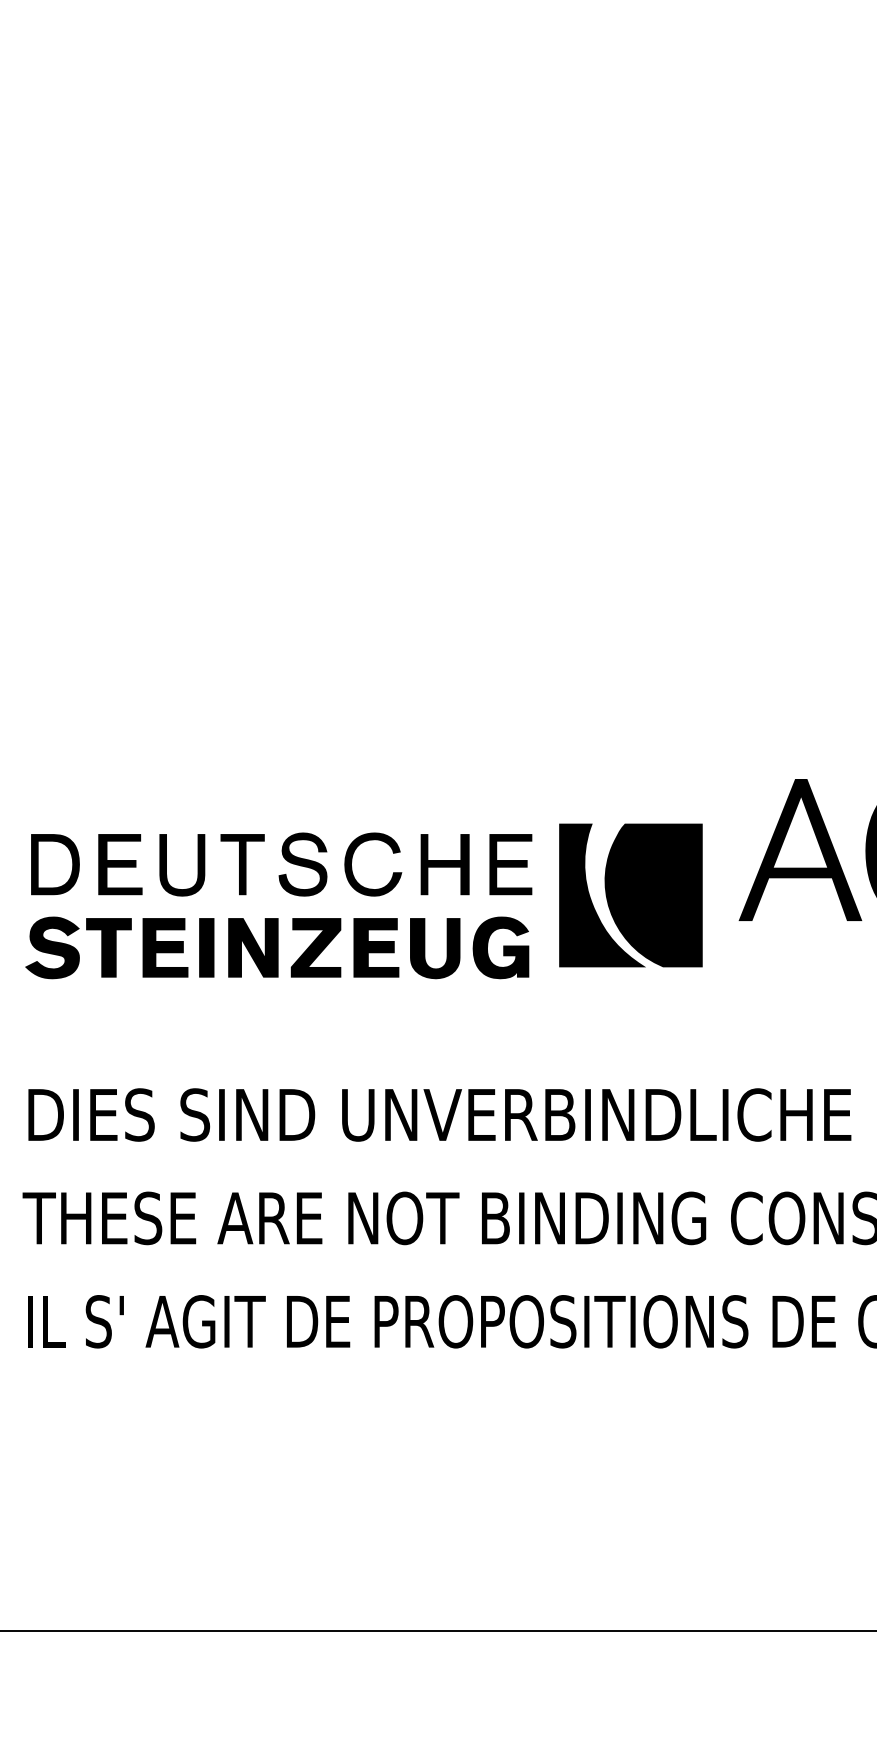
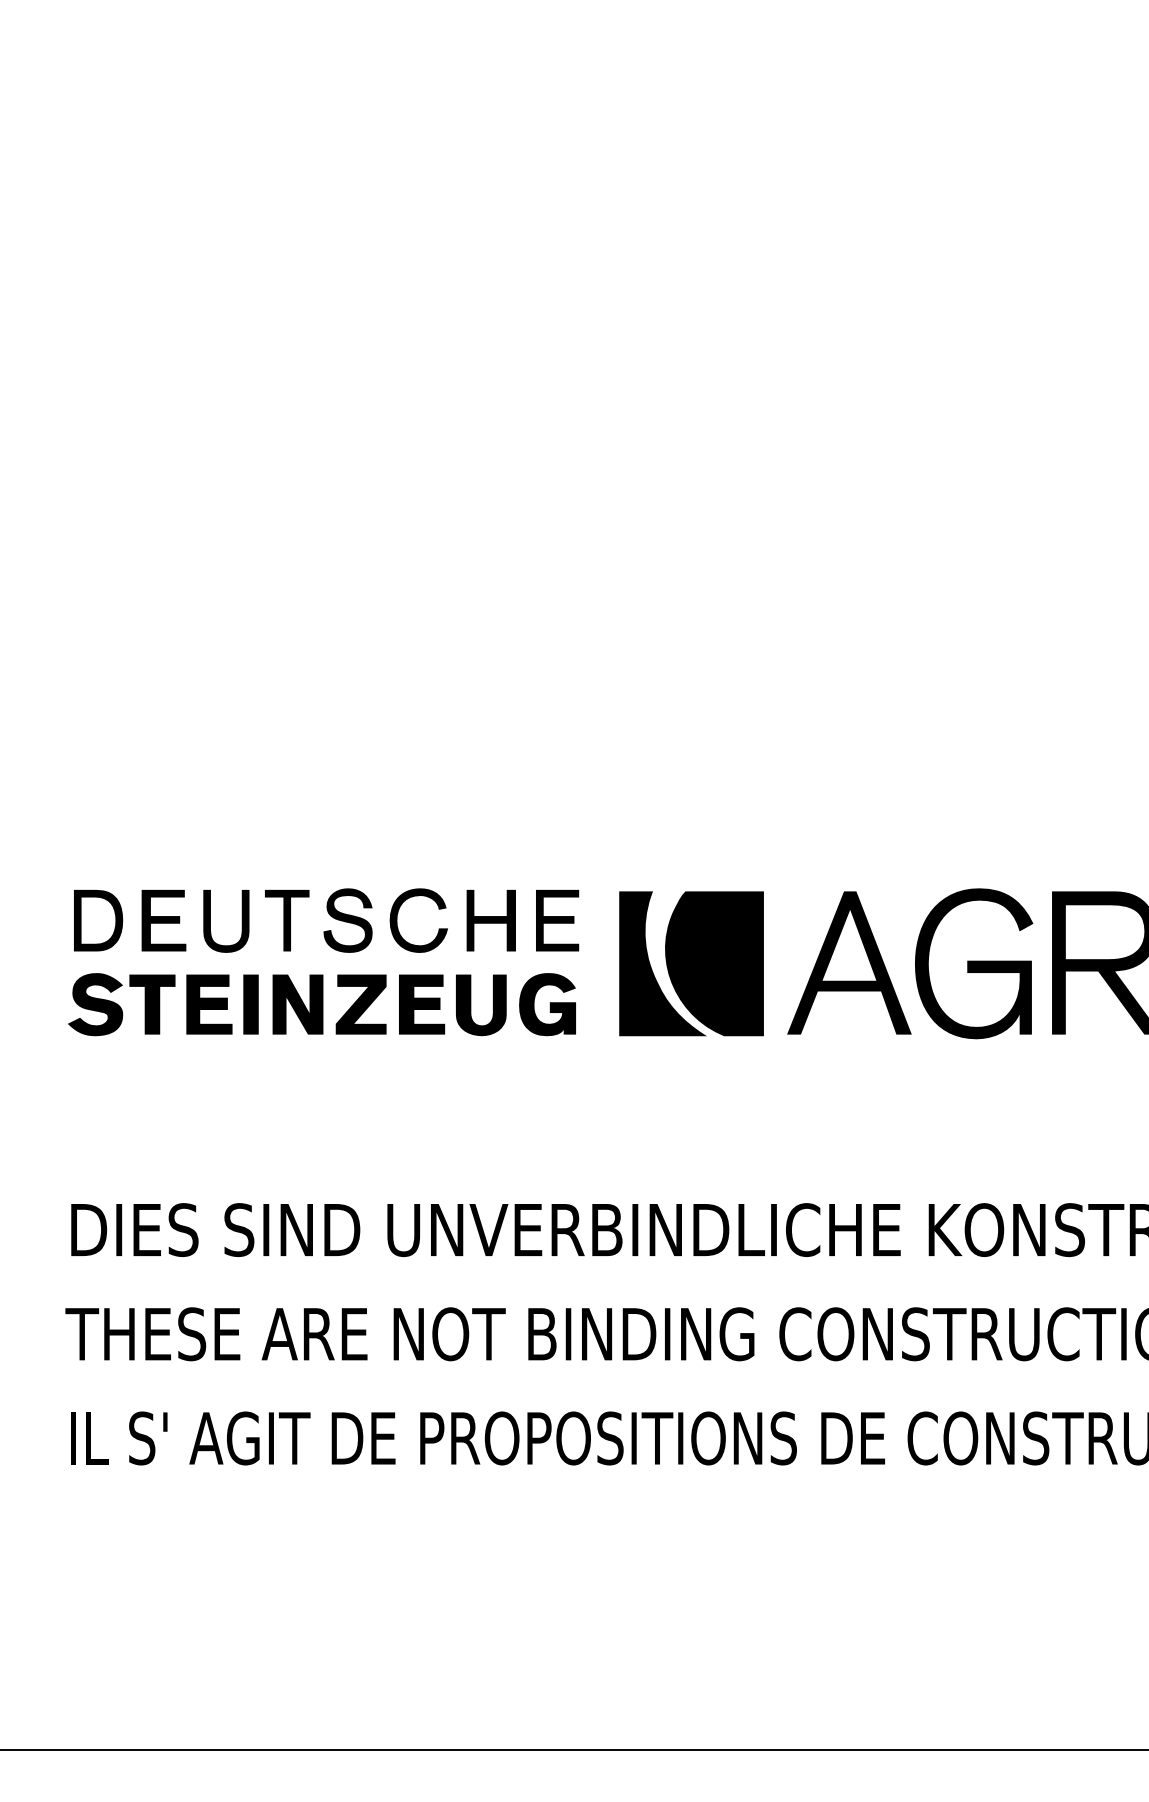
part: (630, 895) -> (691, 963), moved
part: (278, 918) -> (323, 974), moved

